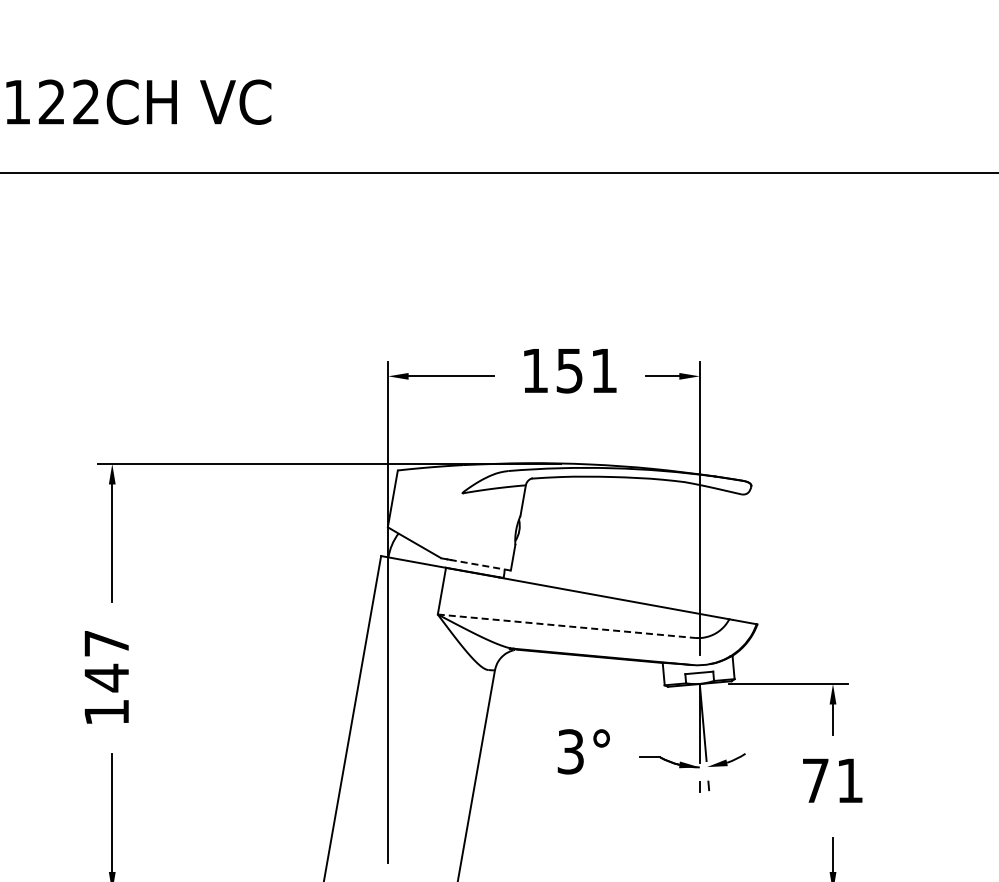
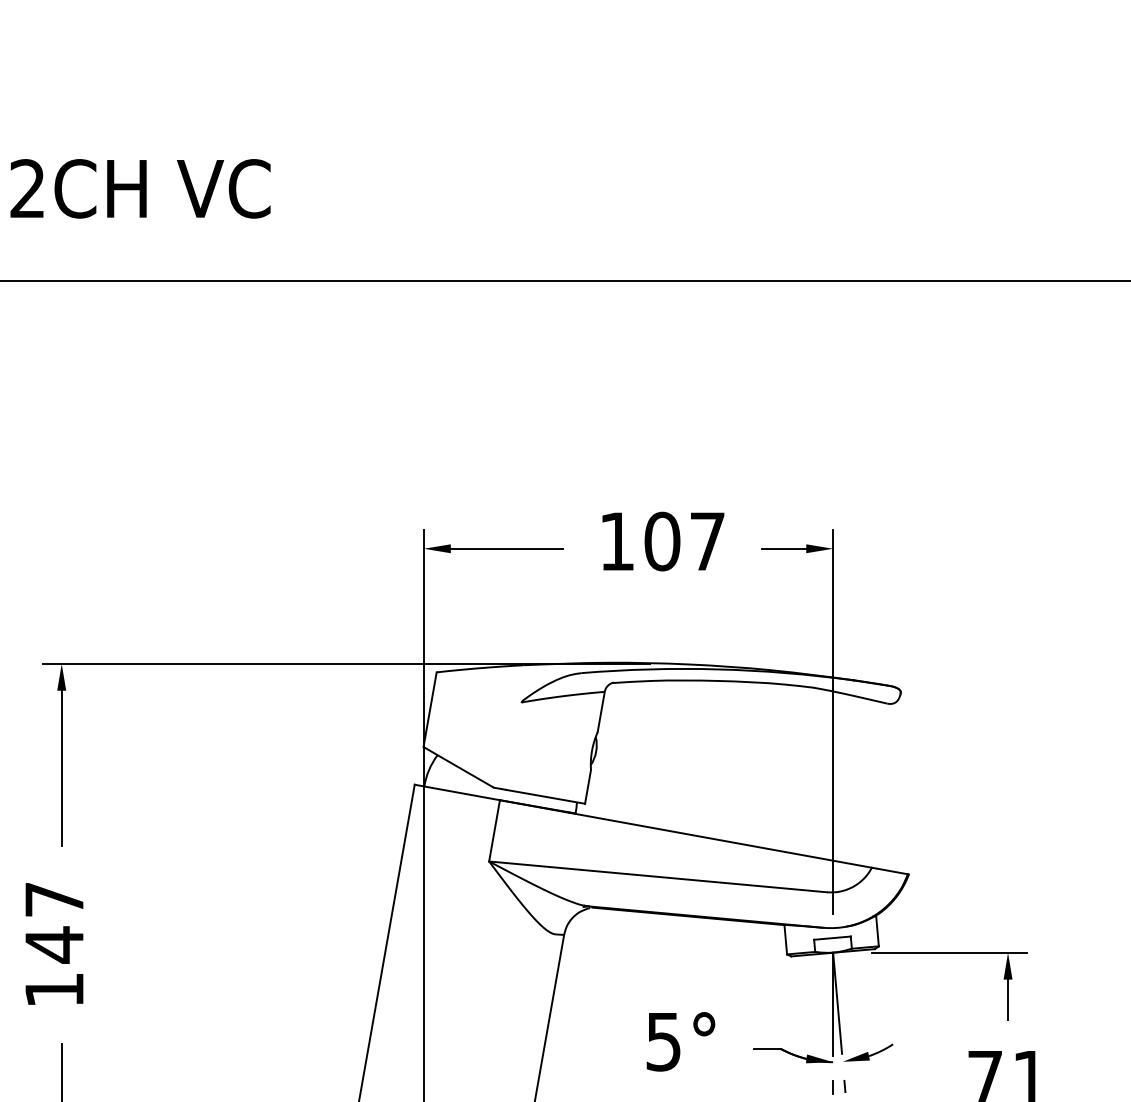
text: (586, 370) -> (684, 541), 151 -> 107
line: (480, 565) -> (545, 797), dashed -> solid
line: (566, 626) -> (658, 877), dashed -> solid
text: (570, 751) -> (663, 1041), 3° -> 5°

